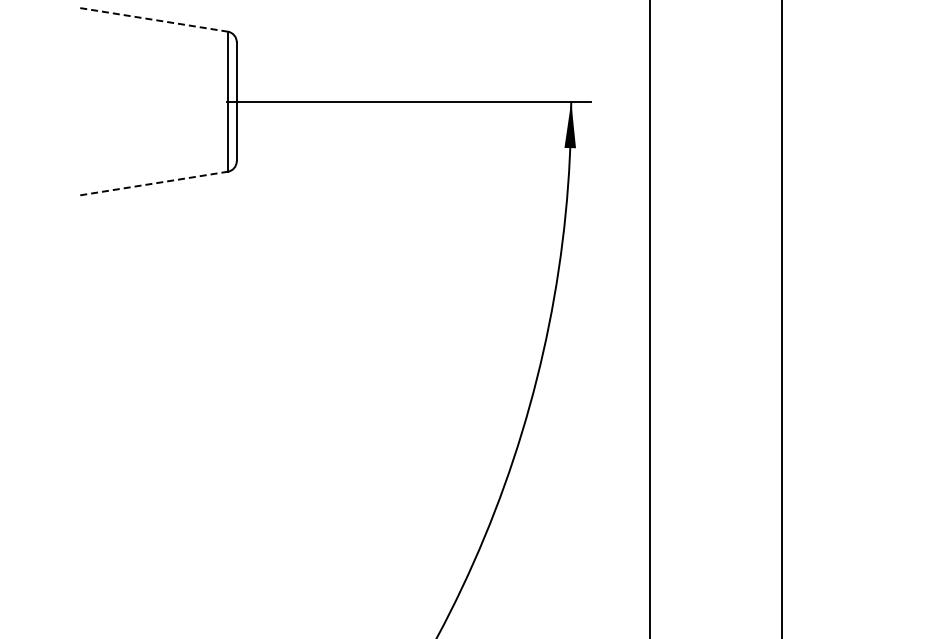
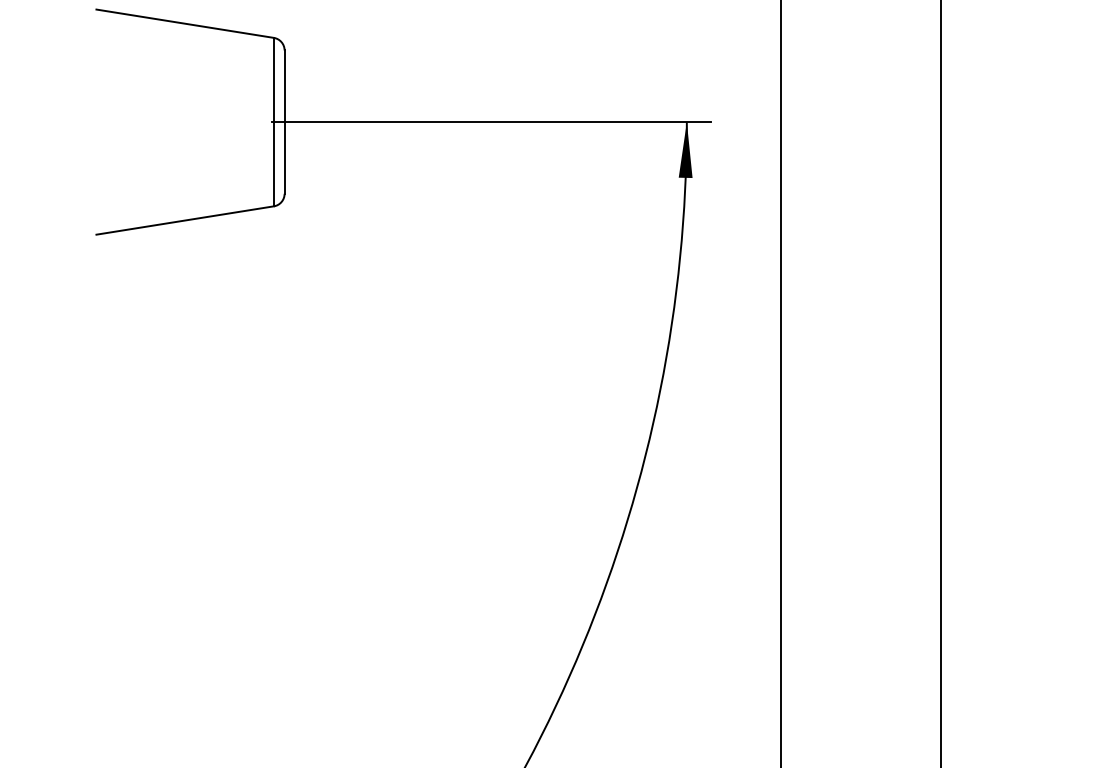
line: (154, 19) -> (185, 23), dashed -> solid
line: (154, 183) -> (185, 220), dashed -> solid

